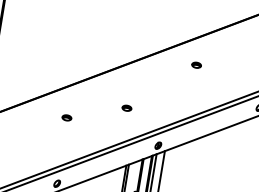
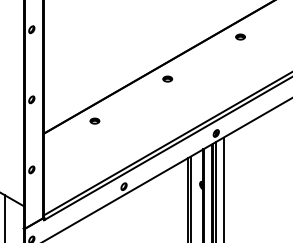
part: (196, 64) -> (240, 36), moved
part: (126, 107) -> (167, 78), moved
part: (66, 117) -> (94, 120), moved

